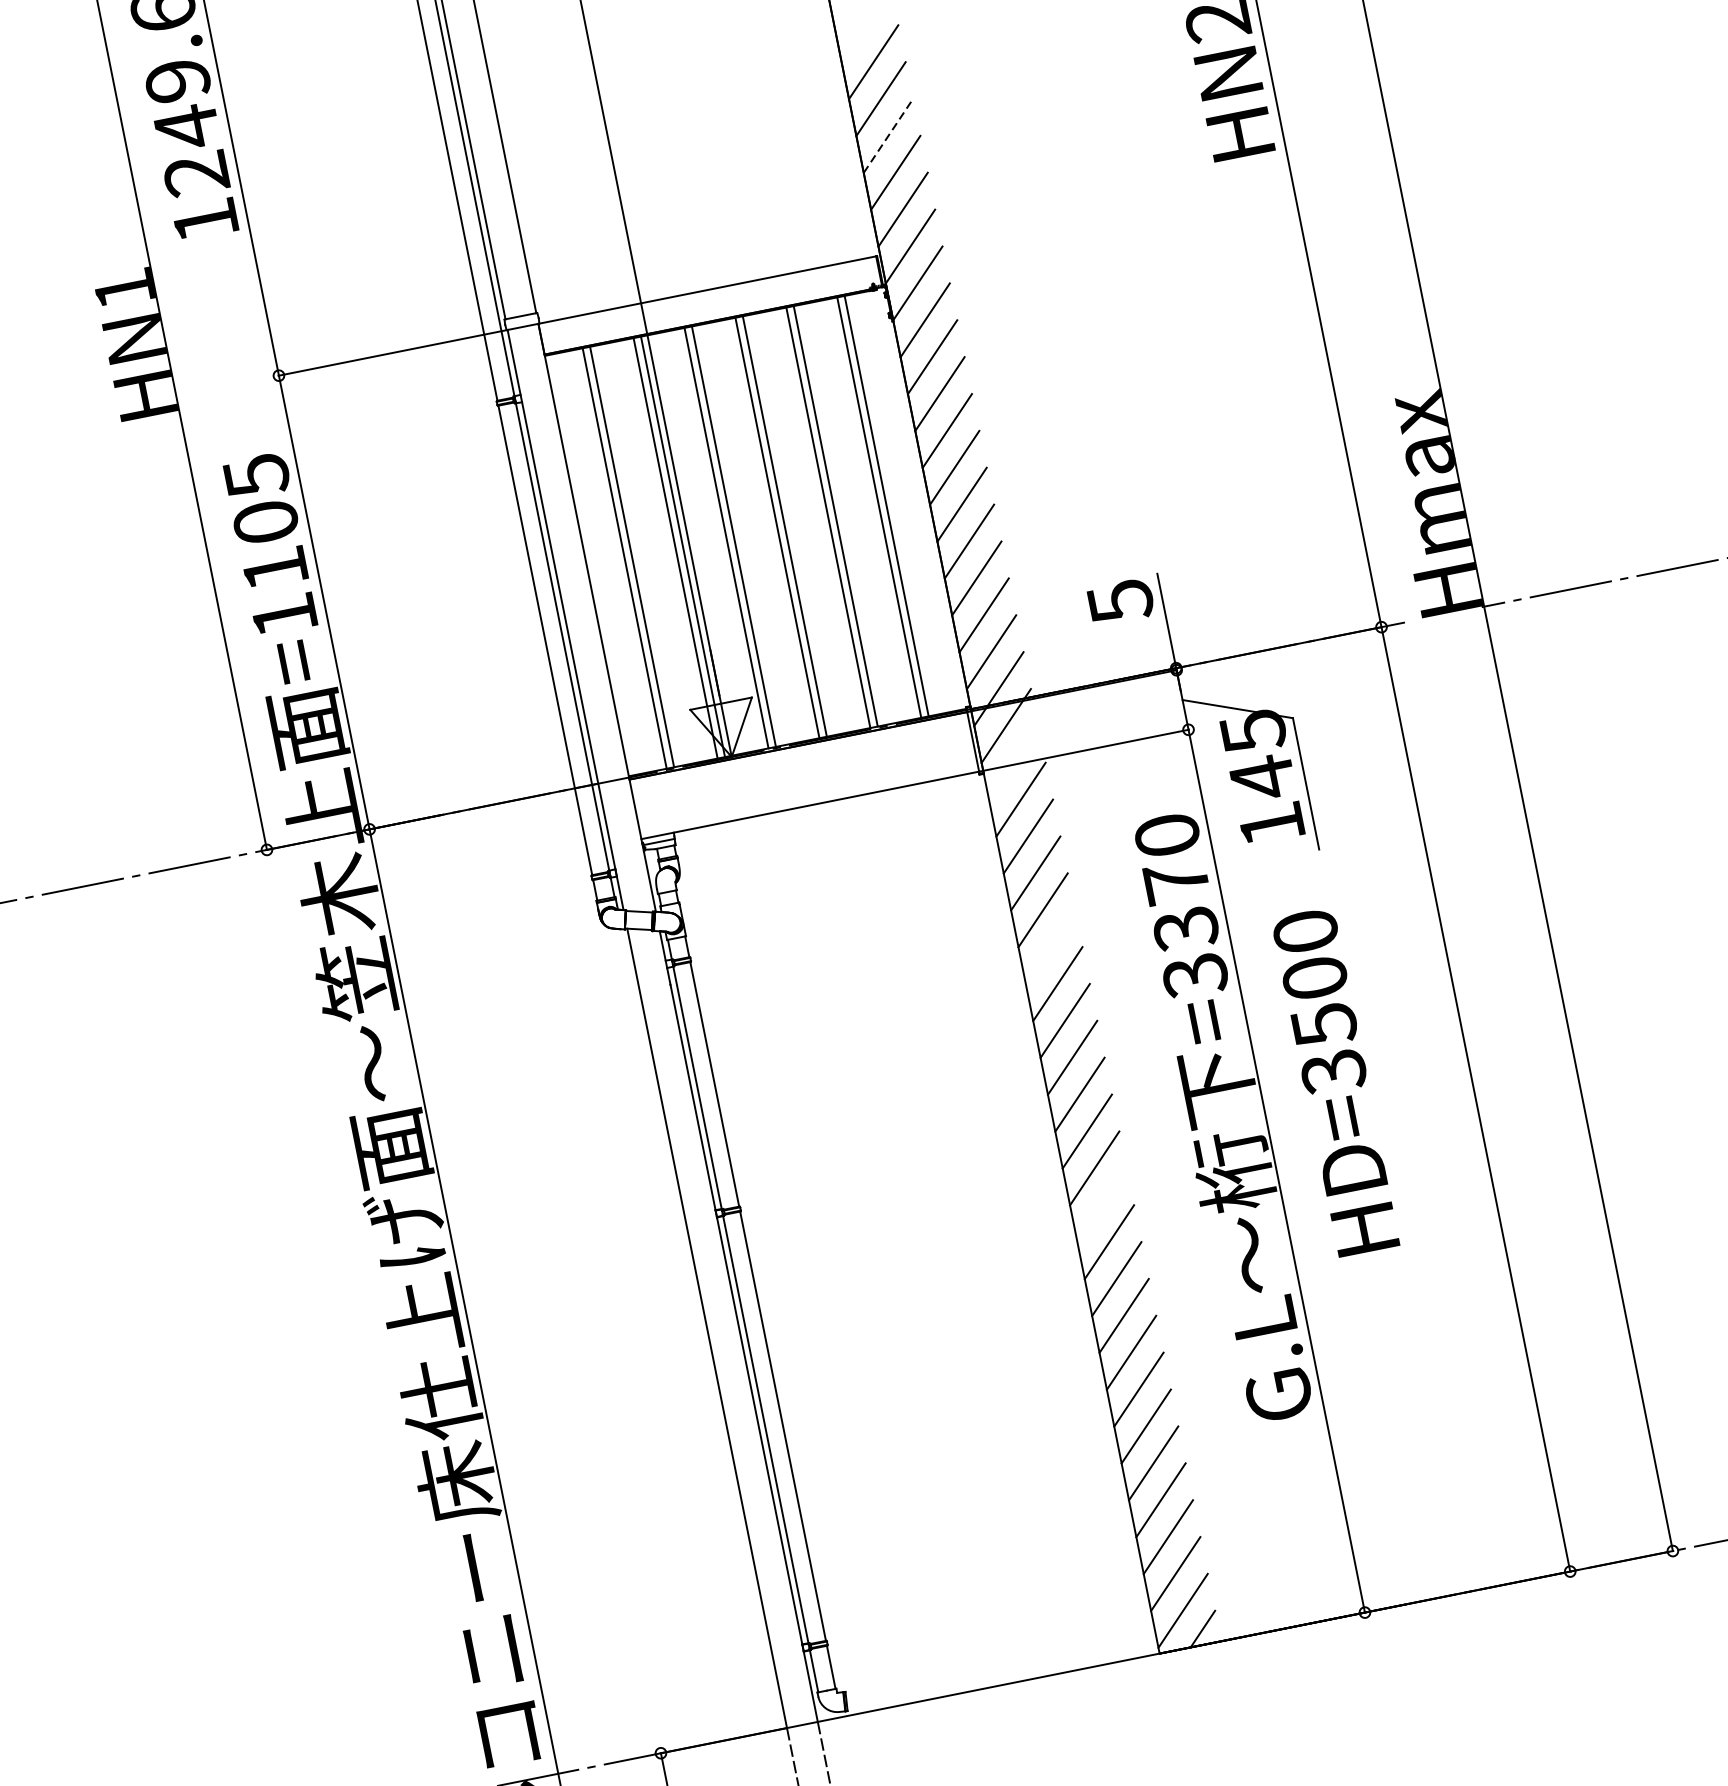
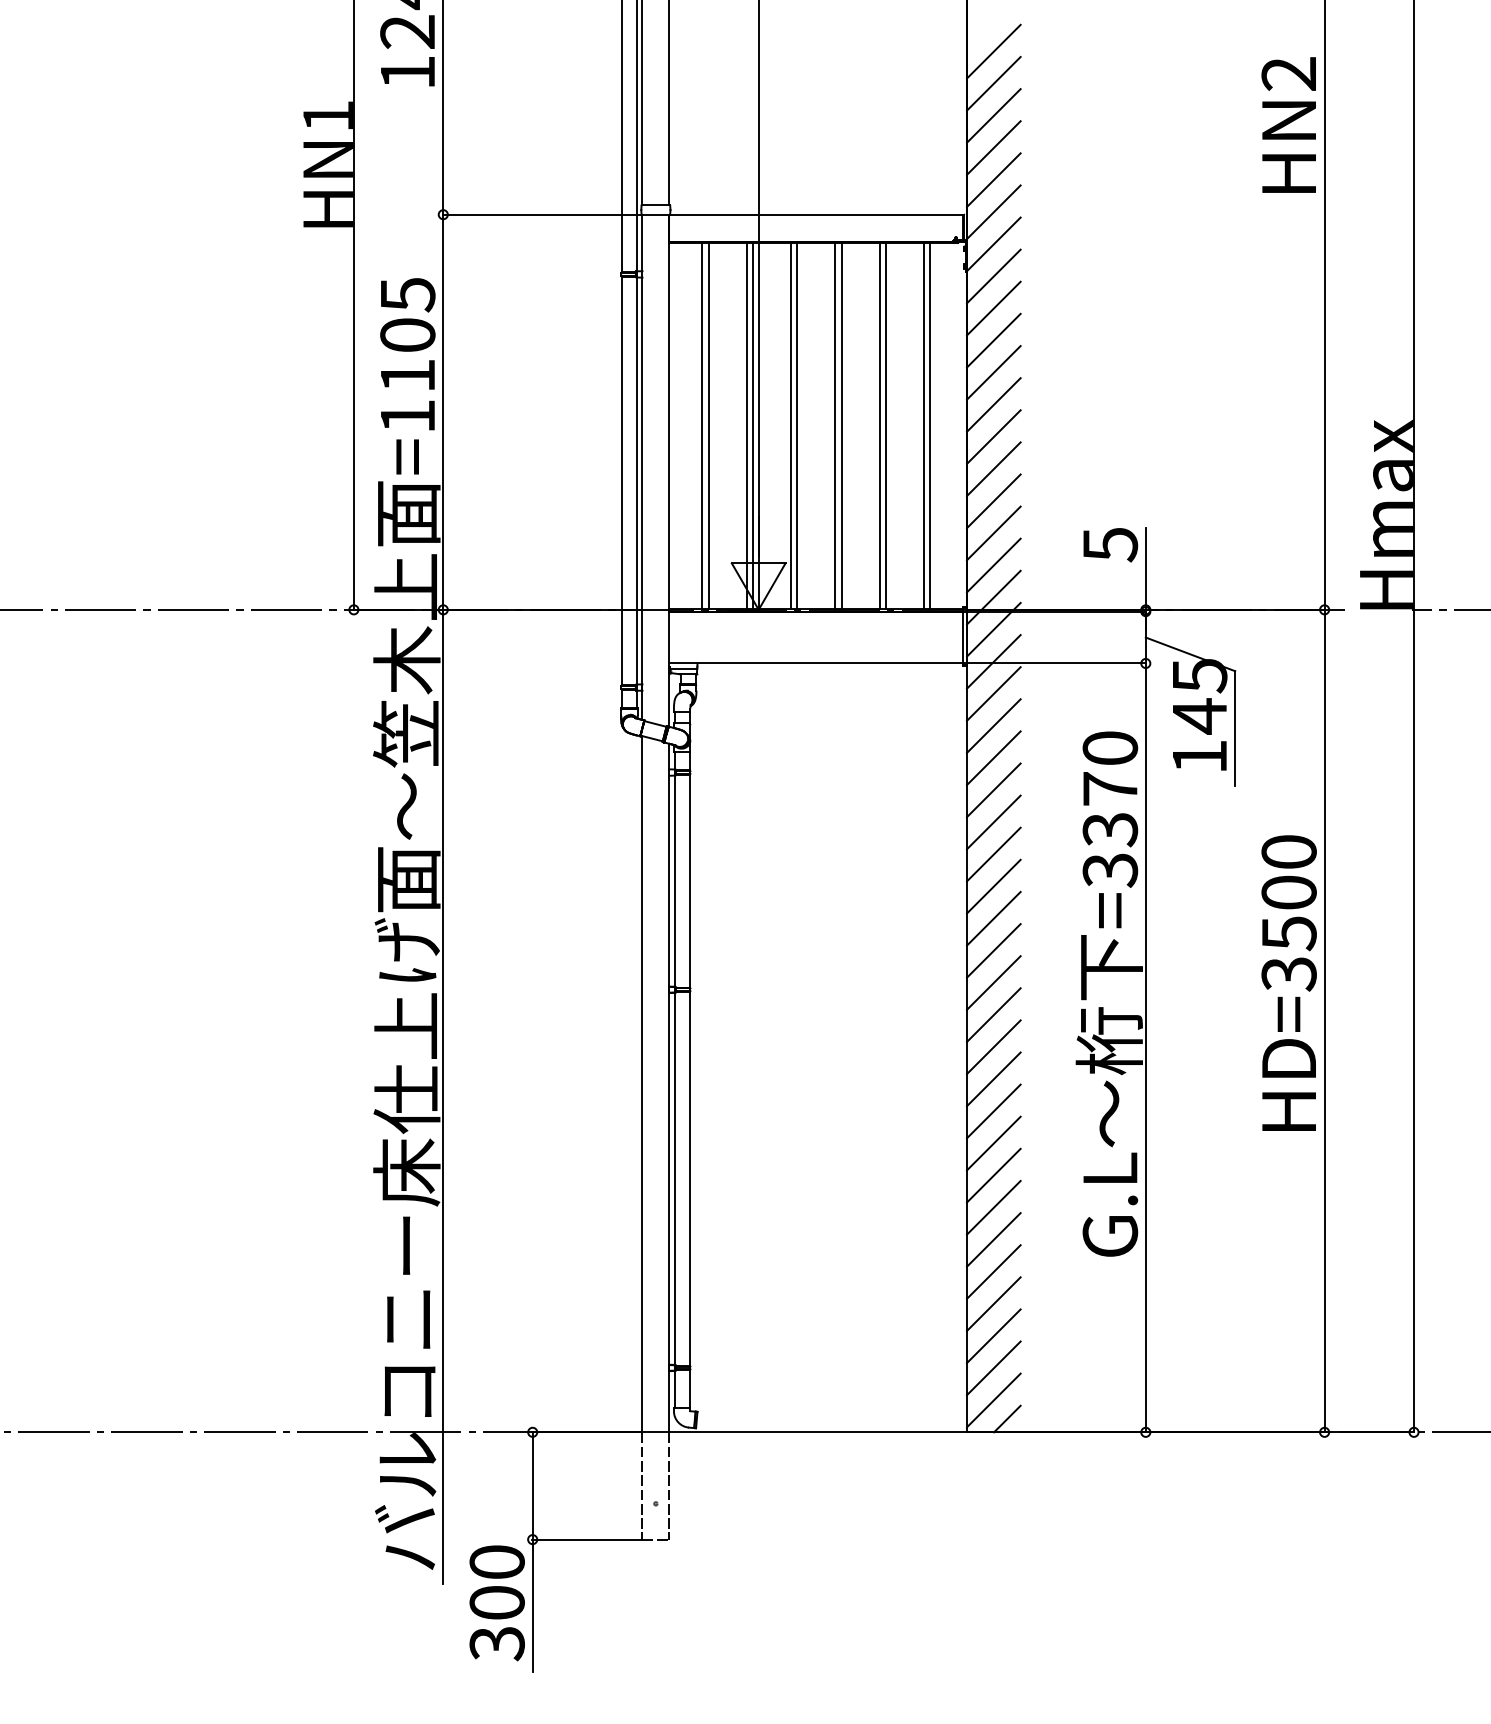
line: (887, 135) -> (993, 115), dashed -> solid
line: (1013, 762) -> (993, 661), added
line: (1050, 947) -> (993, 822), added
text: (1334, 1081) -> (1288, 982), moved
line: (1101, 1205) -> (993, 1047), added

